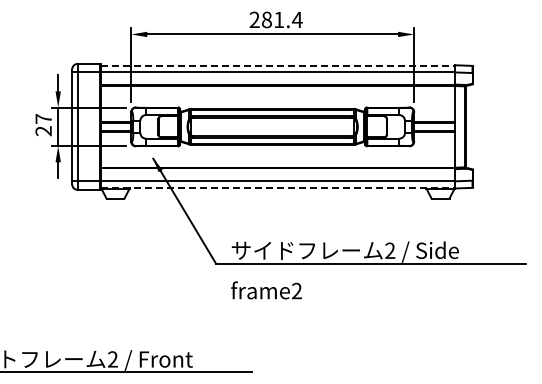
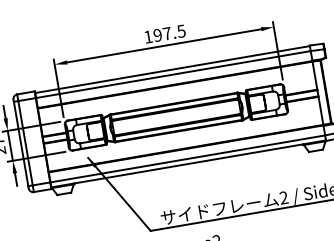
text: (275, 19) -> (164, 33), 281.4 -> 197.5
line: (278, 66) -> (172, 69), dashed -> solid
line: (278, 187) -> (189, 163), dashed -> solid

